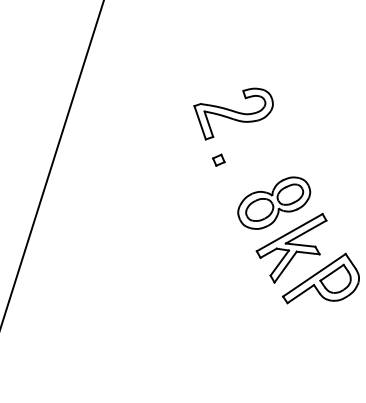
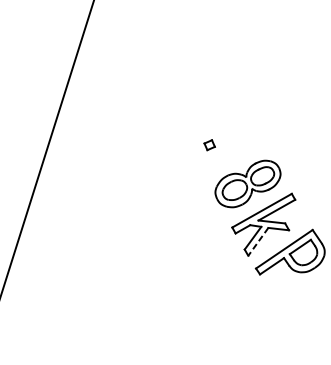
part: (233, 113) -> (211, 102), removed
part: (218, 159) -> (209, 144), moved
line: (285, 267) -> (258, 242), solid -> dashed

